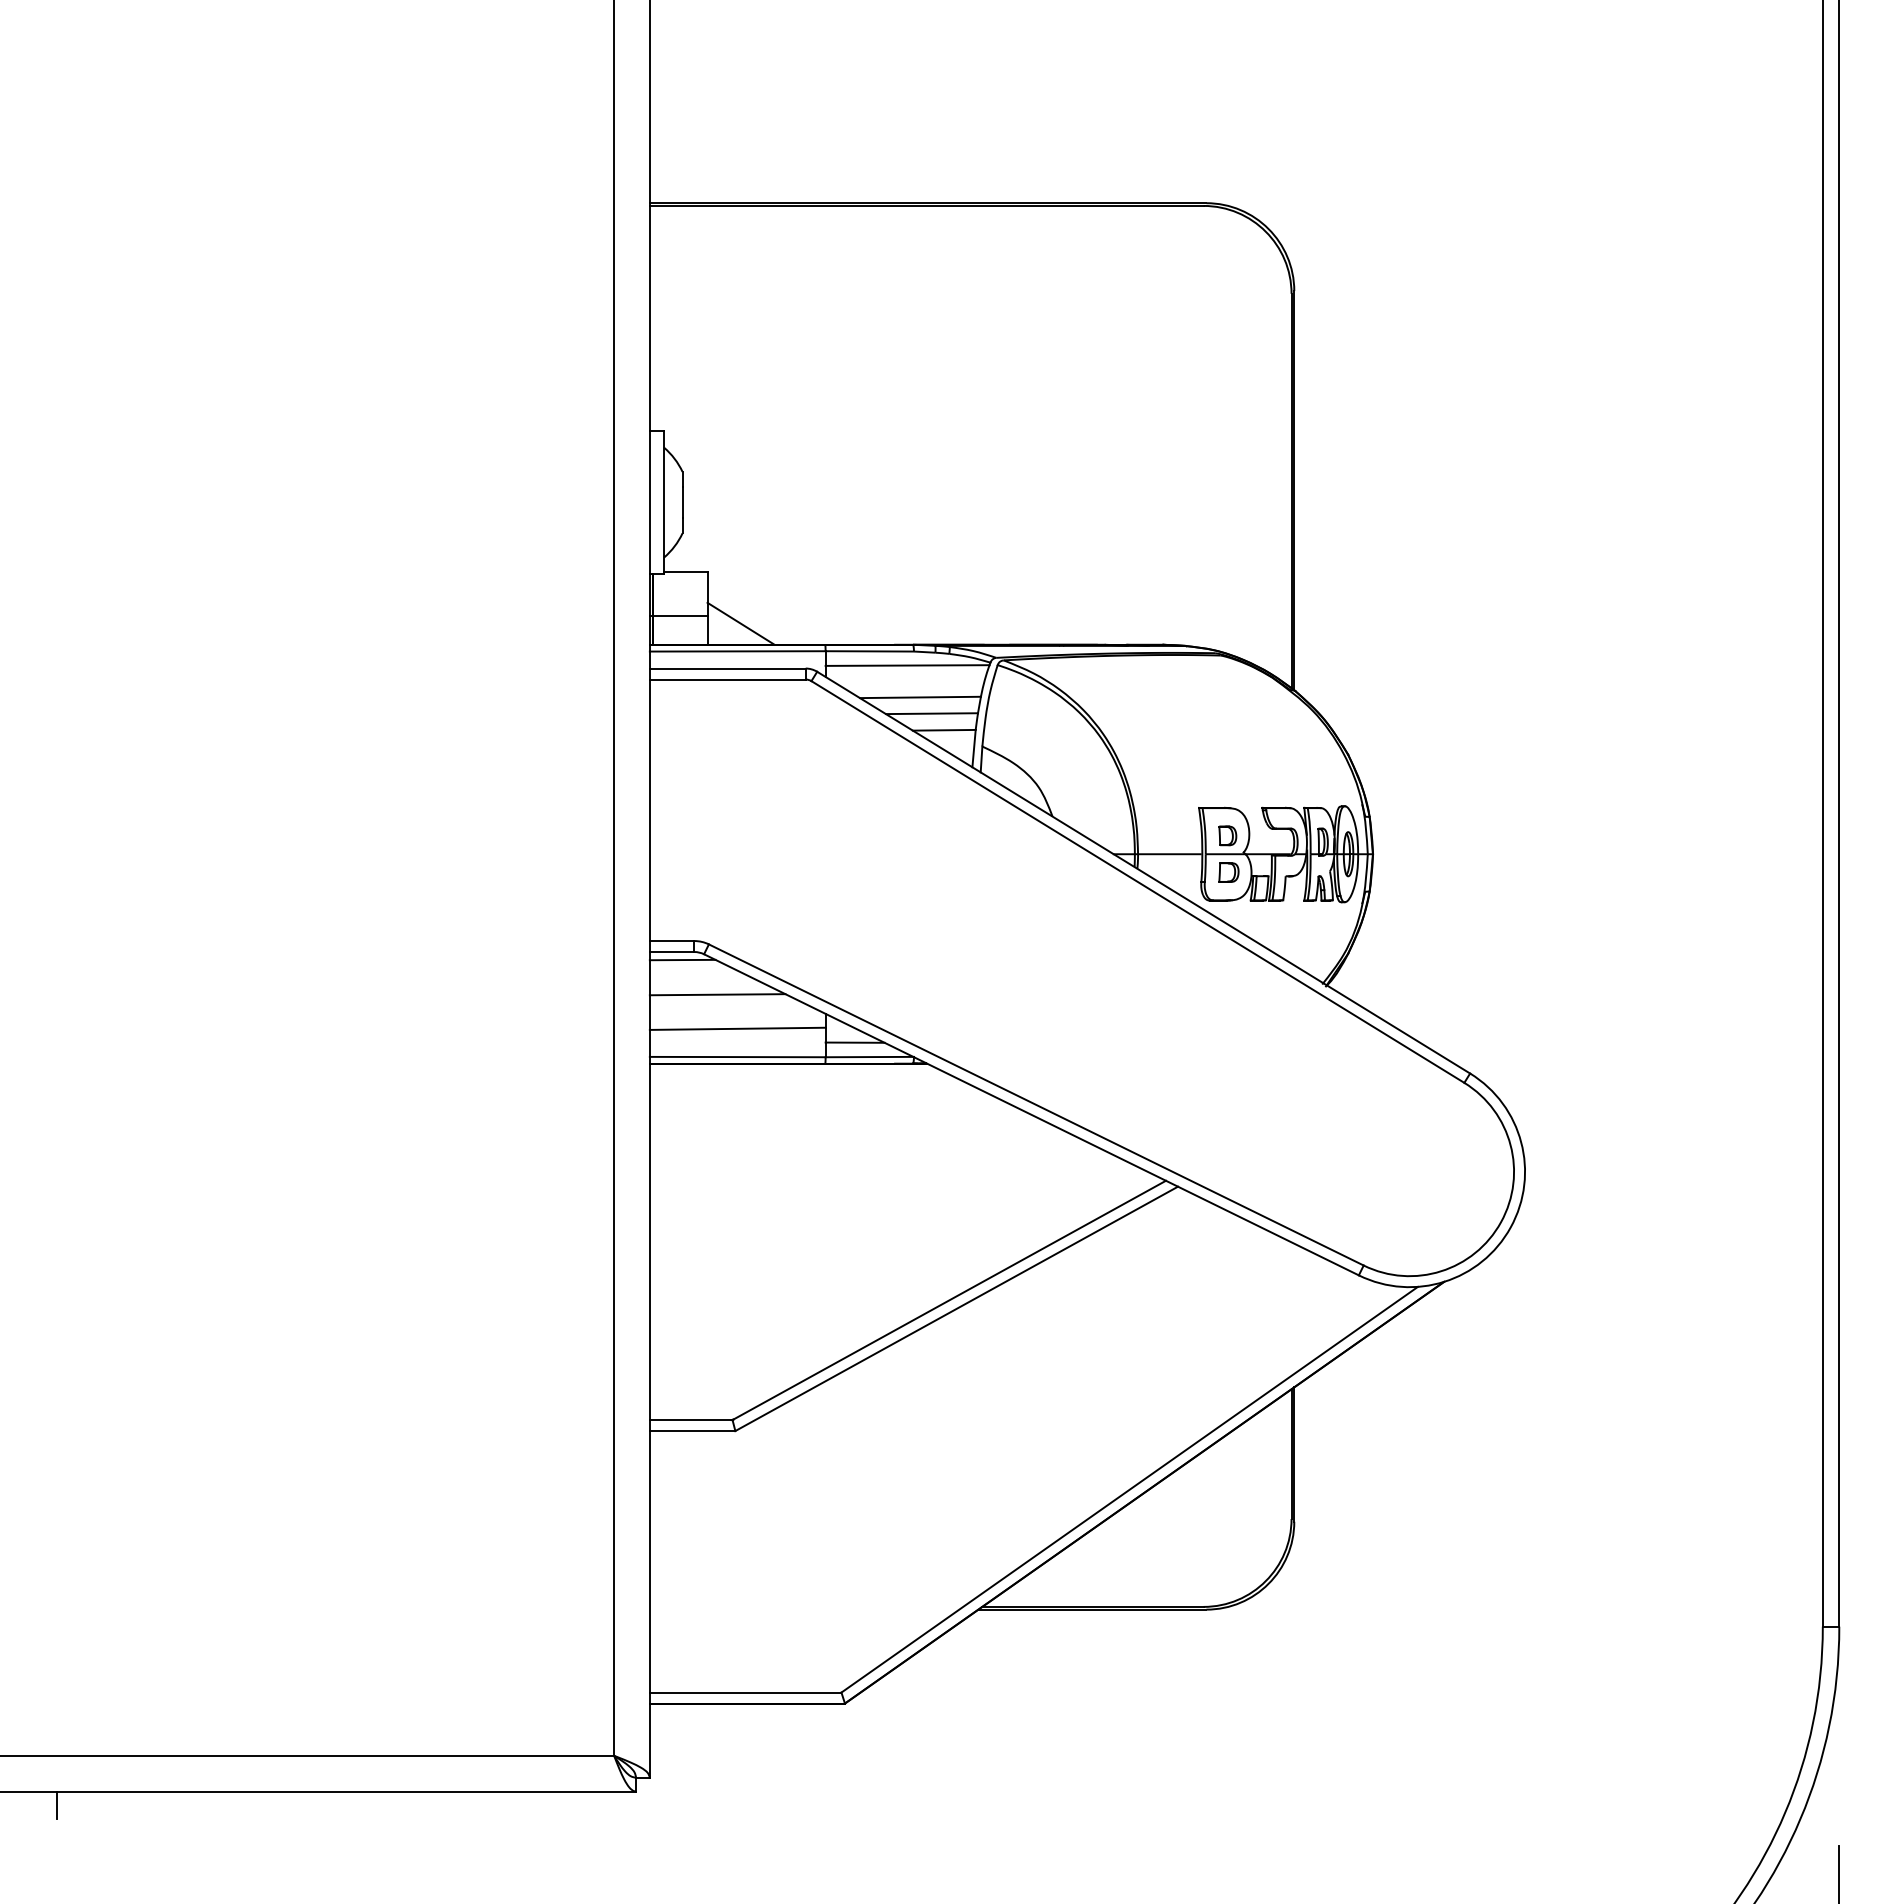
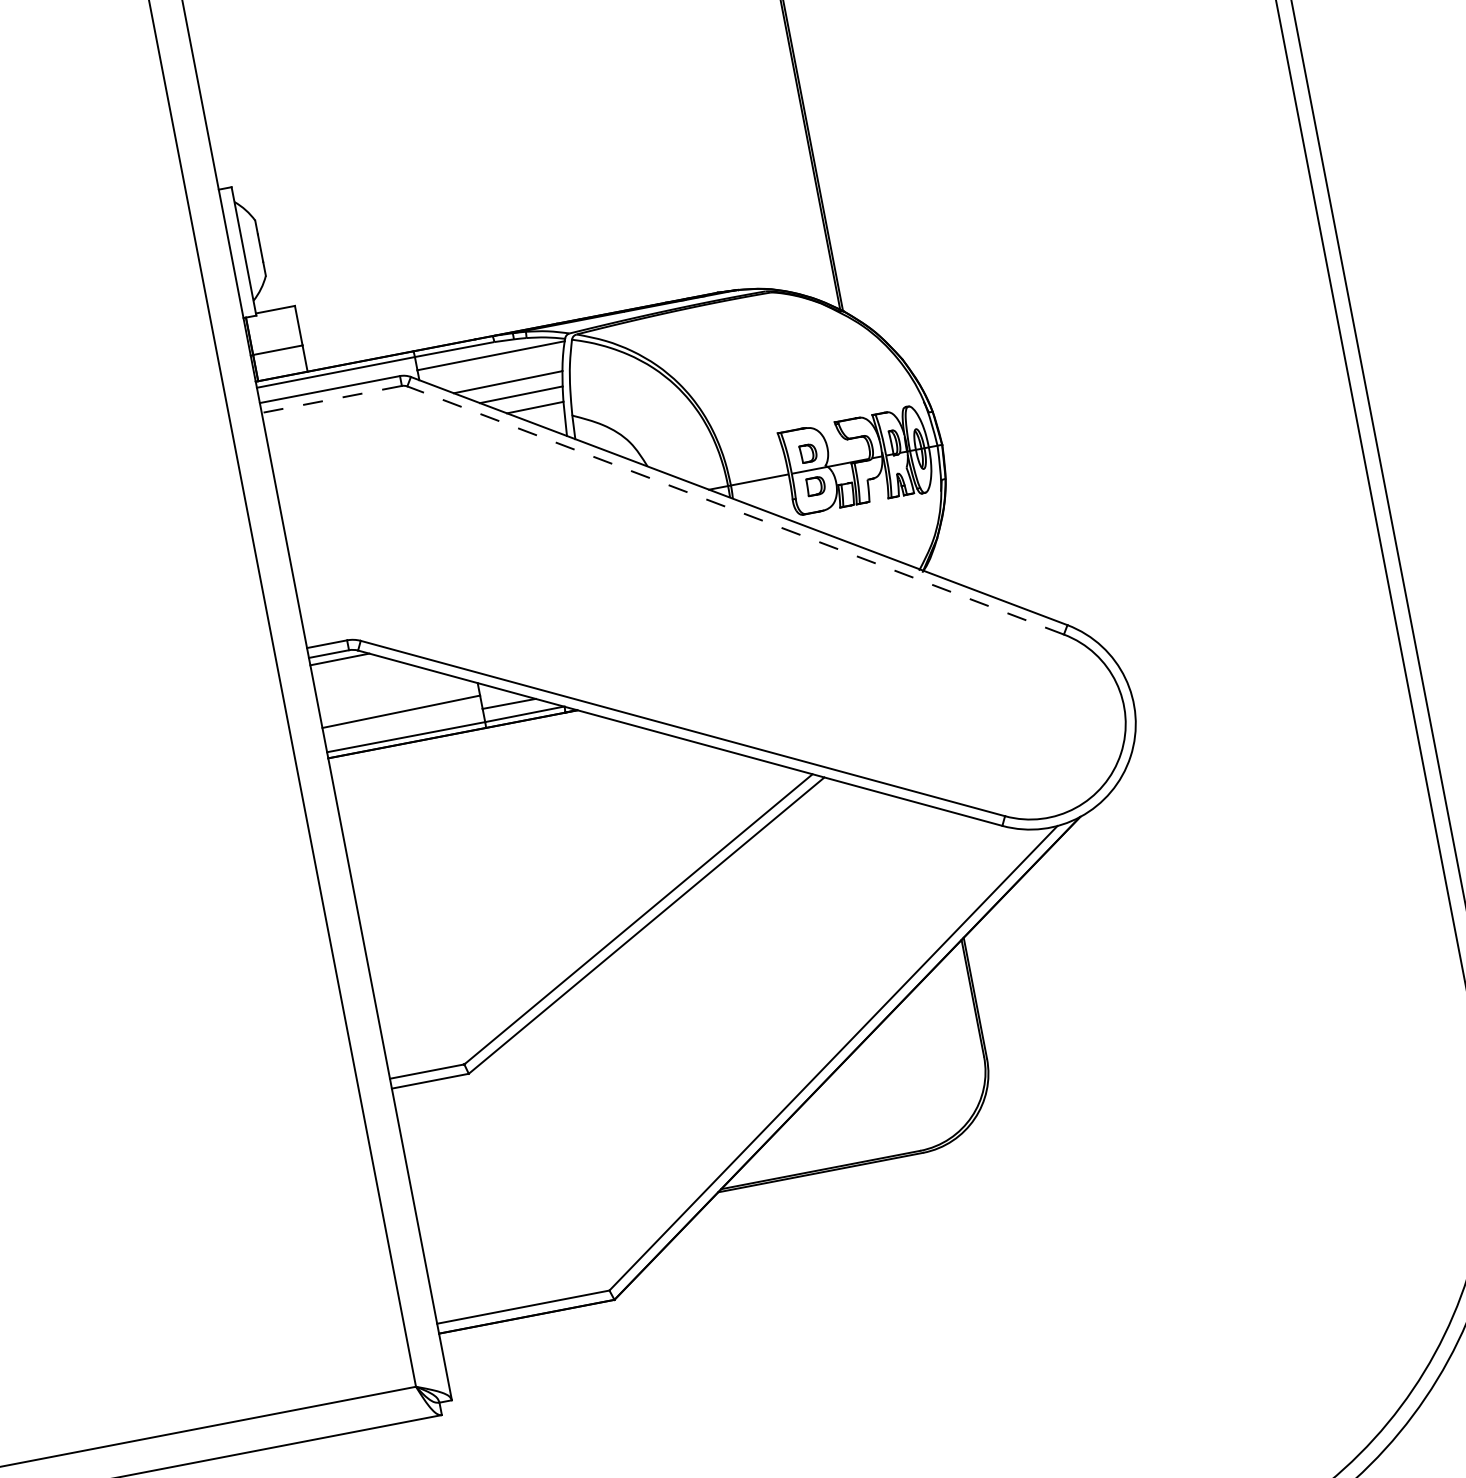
line: (740, 623) -> (333, 346), removed
line: (727, 679) -> (331, 399), solid -> dashed
line: (1137, 881) -> (735, 510), solid -> dashed
line: (717, 994) -> (377, 684), removed

